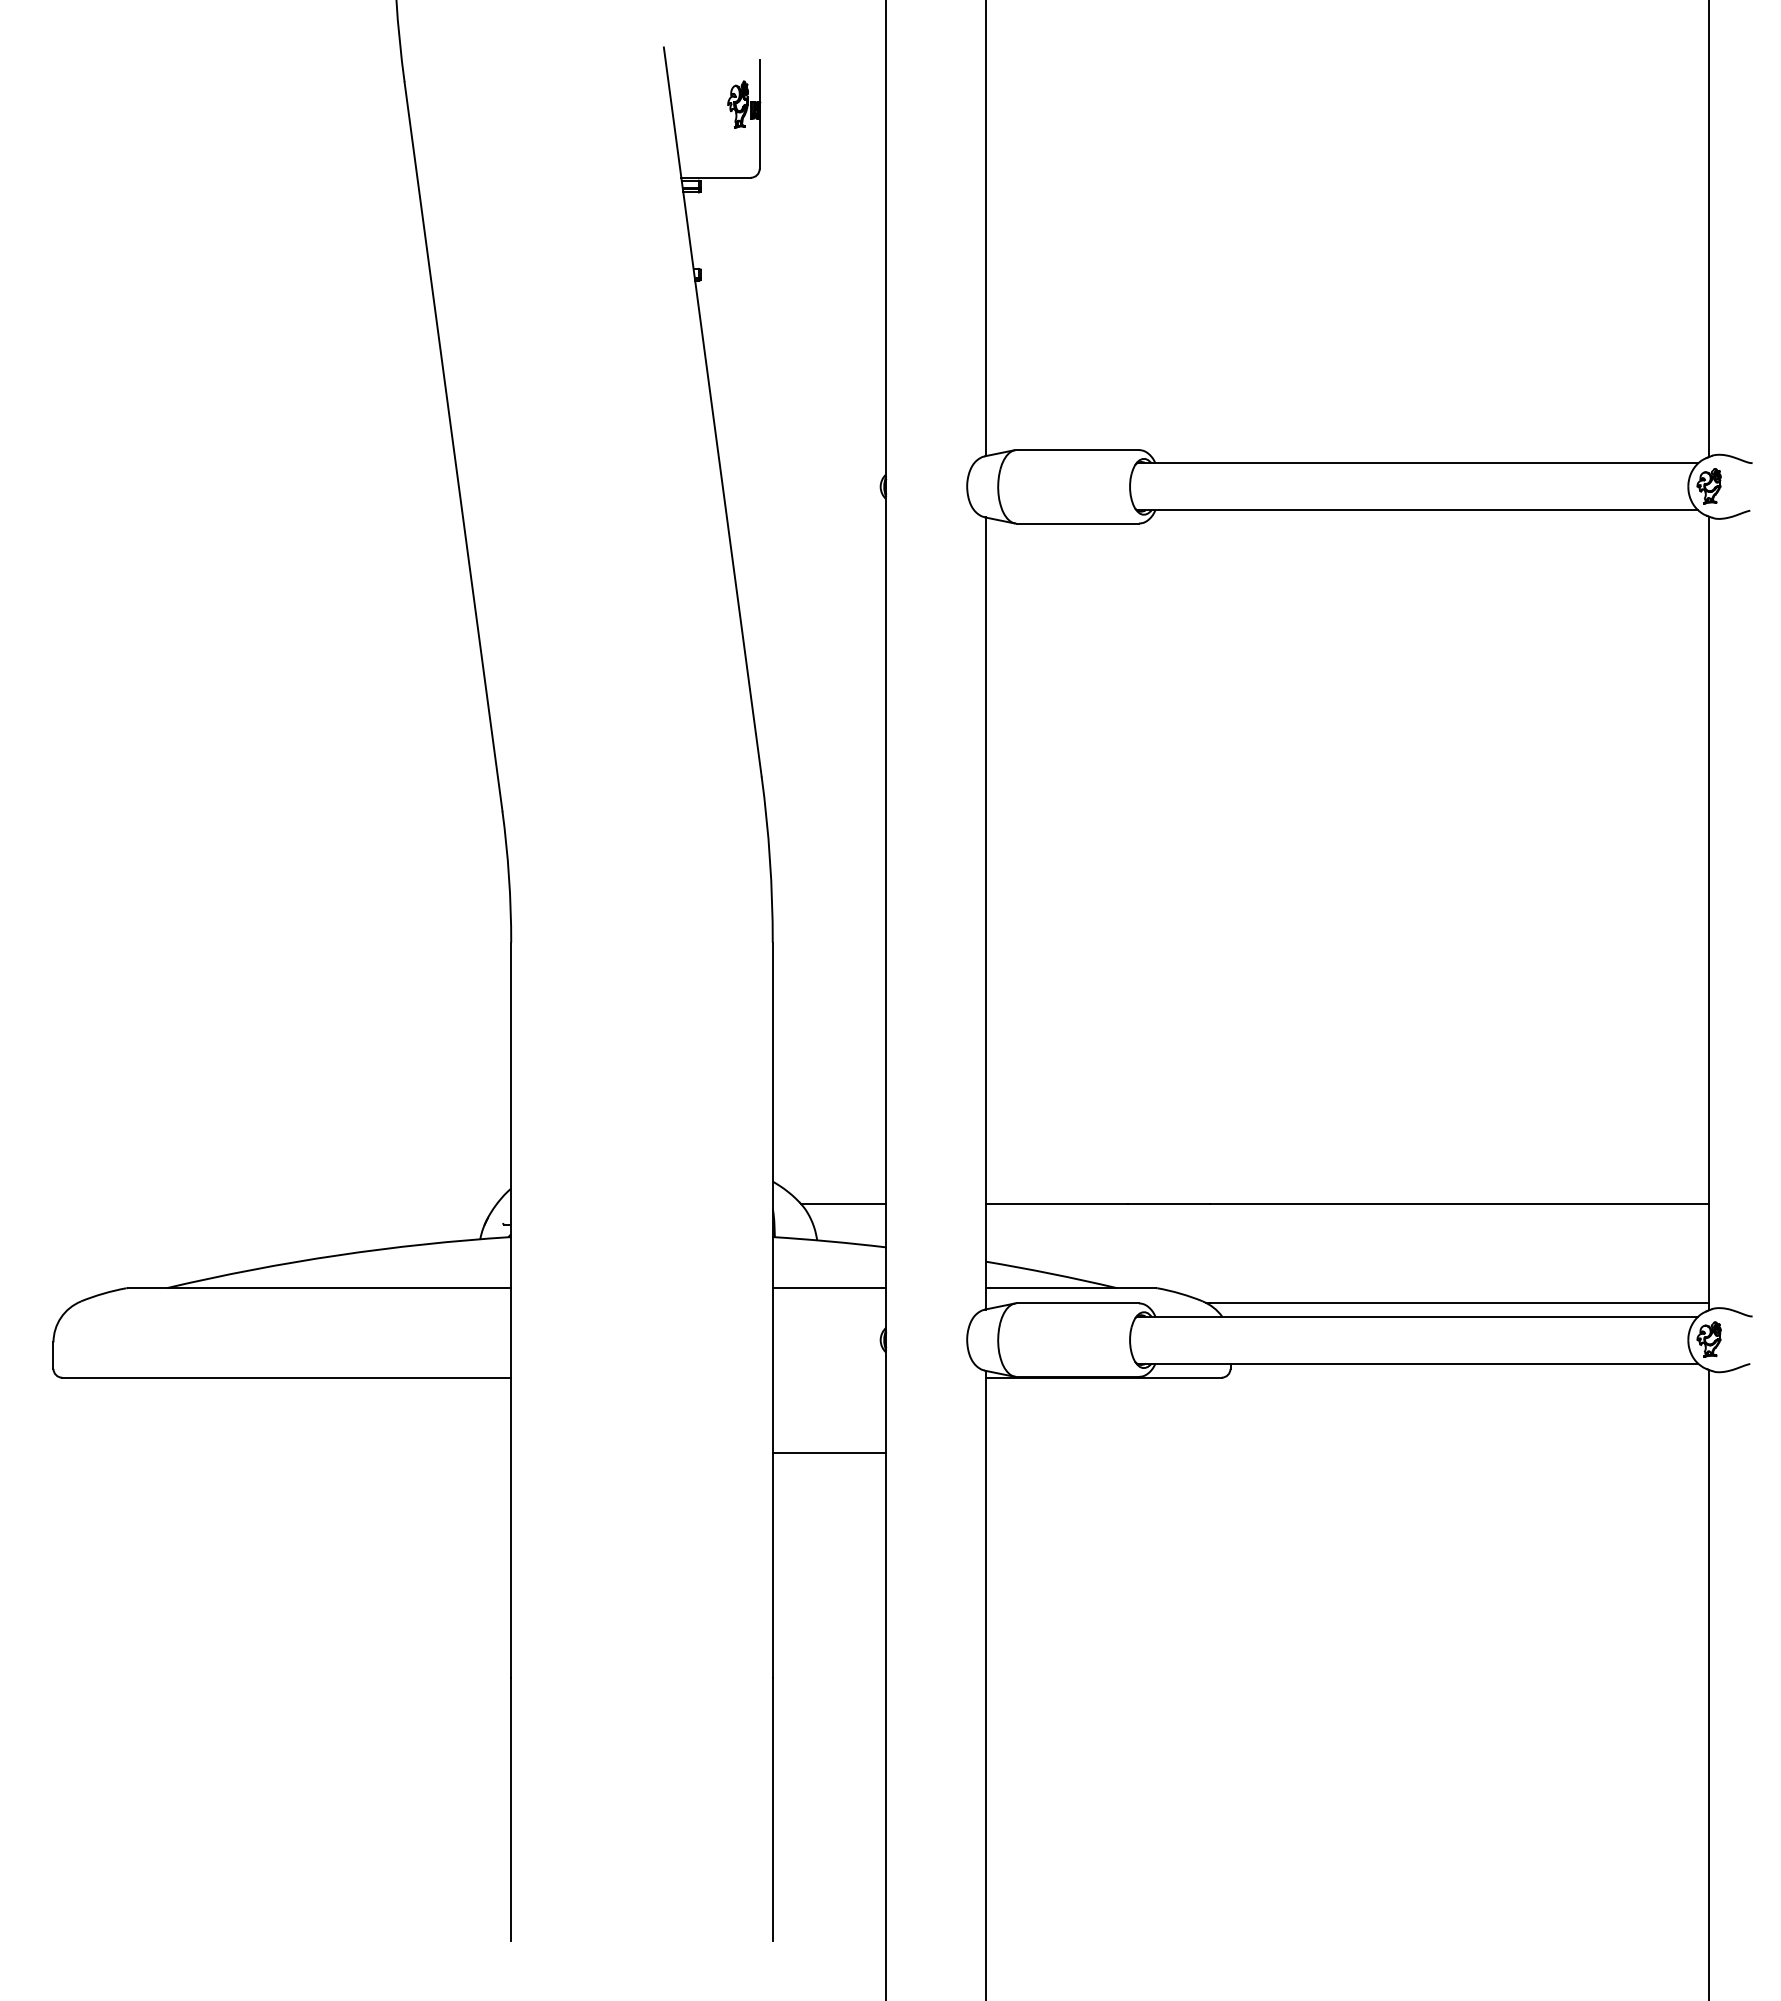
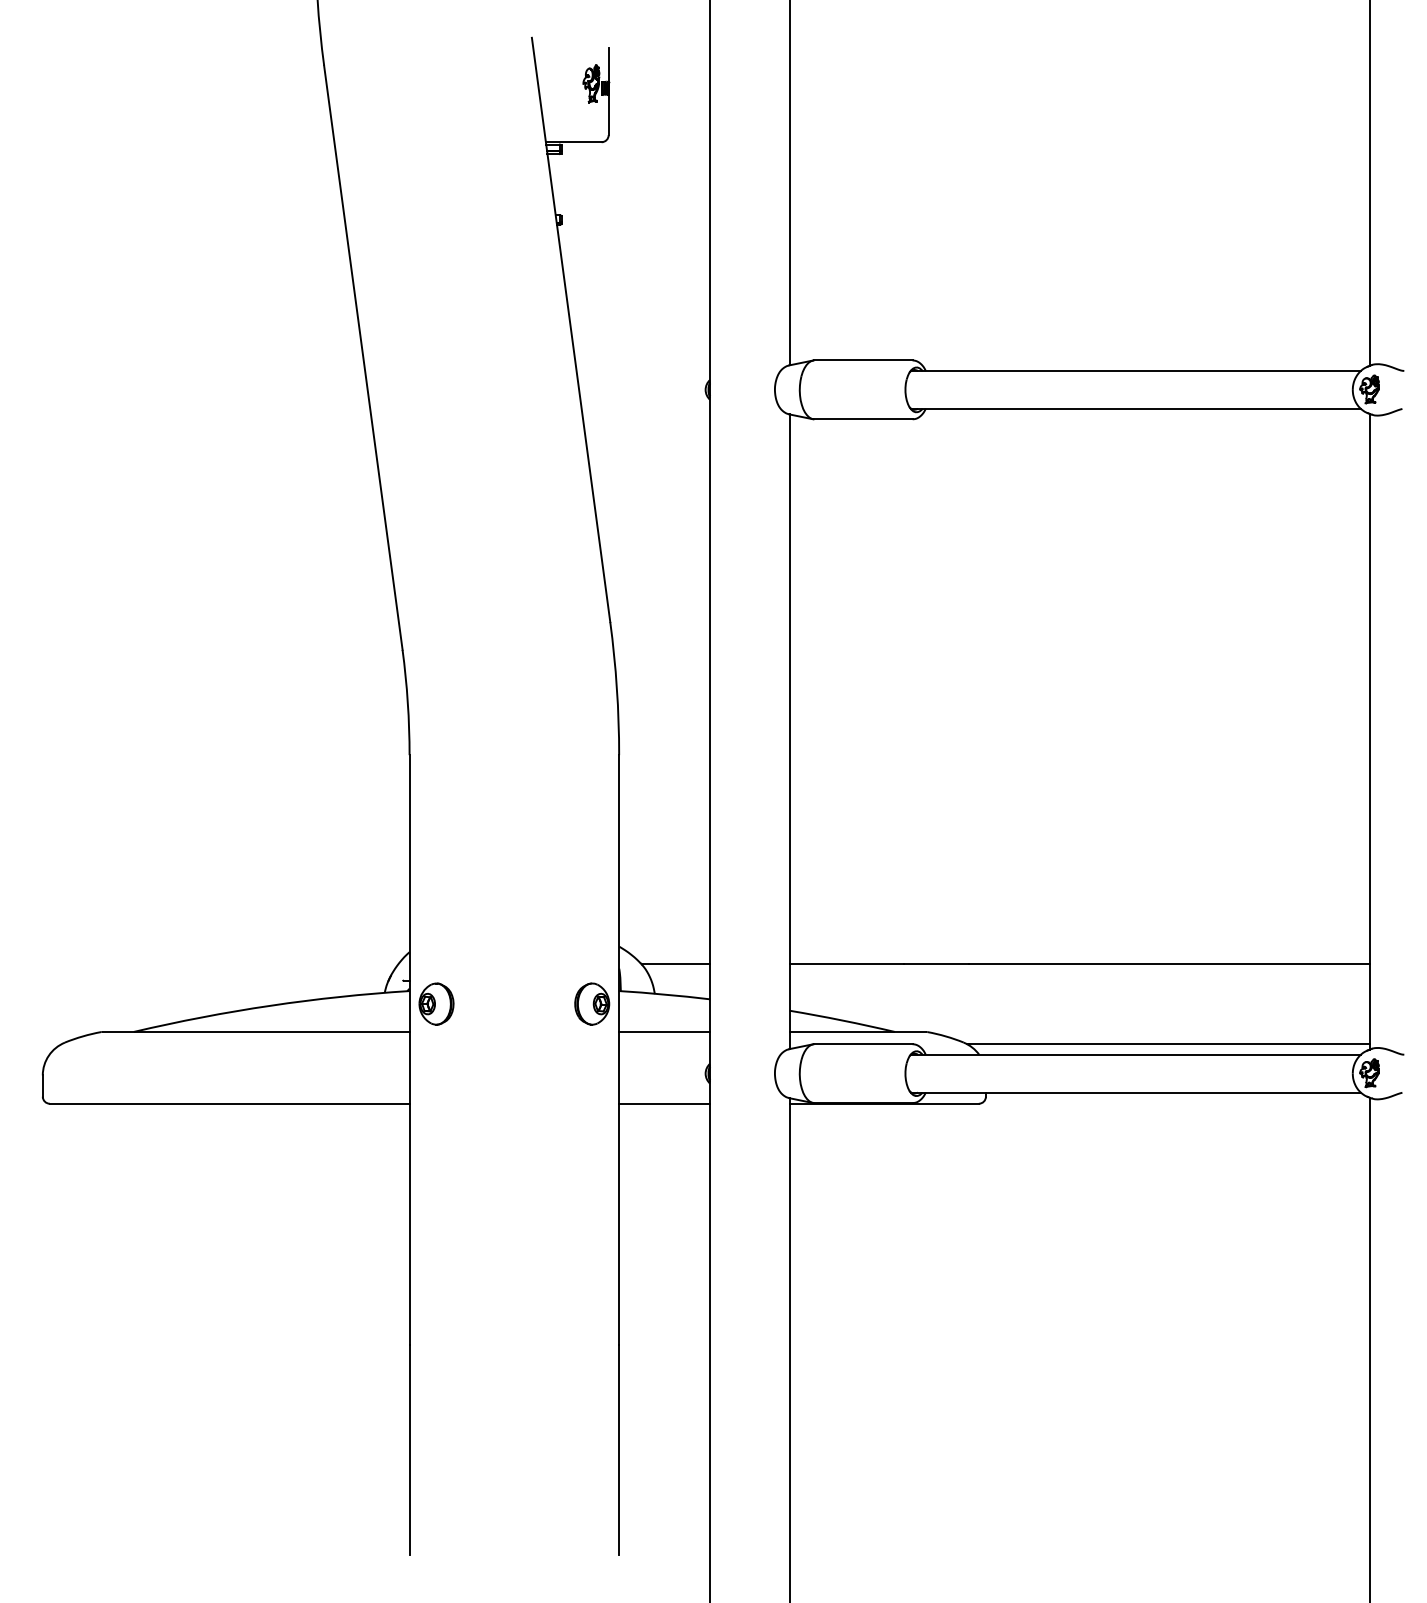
part: (544, 1252) -> (436, 1003), added
part: (739, 1252) -> (592, 1003), added
line: (829, 1452) -> (664, 1103), moved

